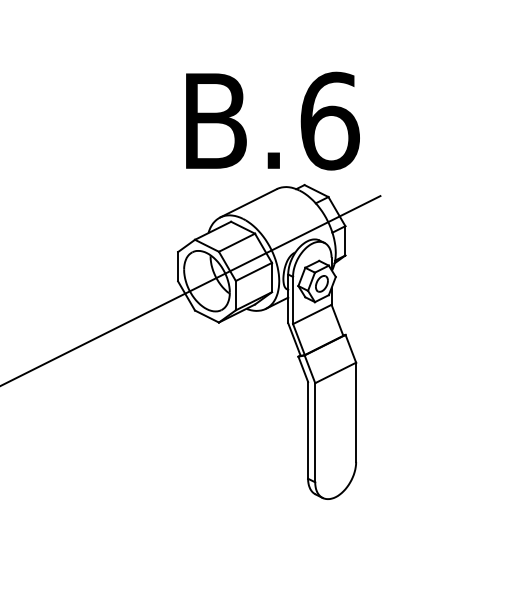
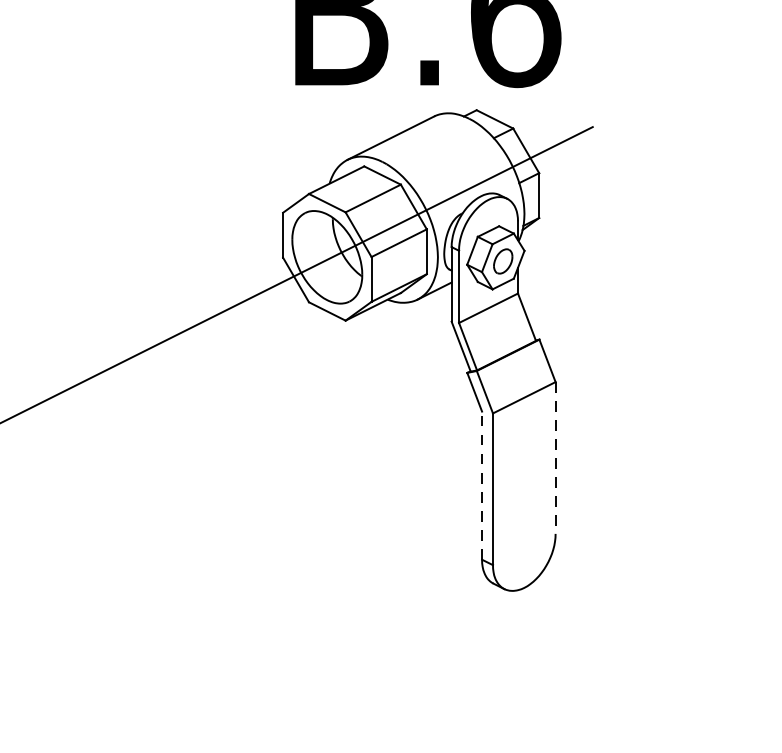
line: (356, 412) -> (556, 458), solid -> dashed
line: (308, 429) -> (482, 484), solid -> dashed

